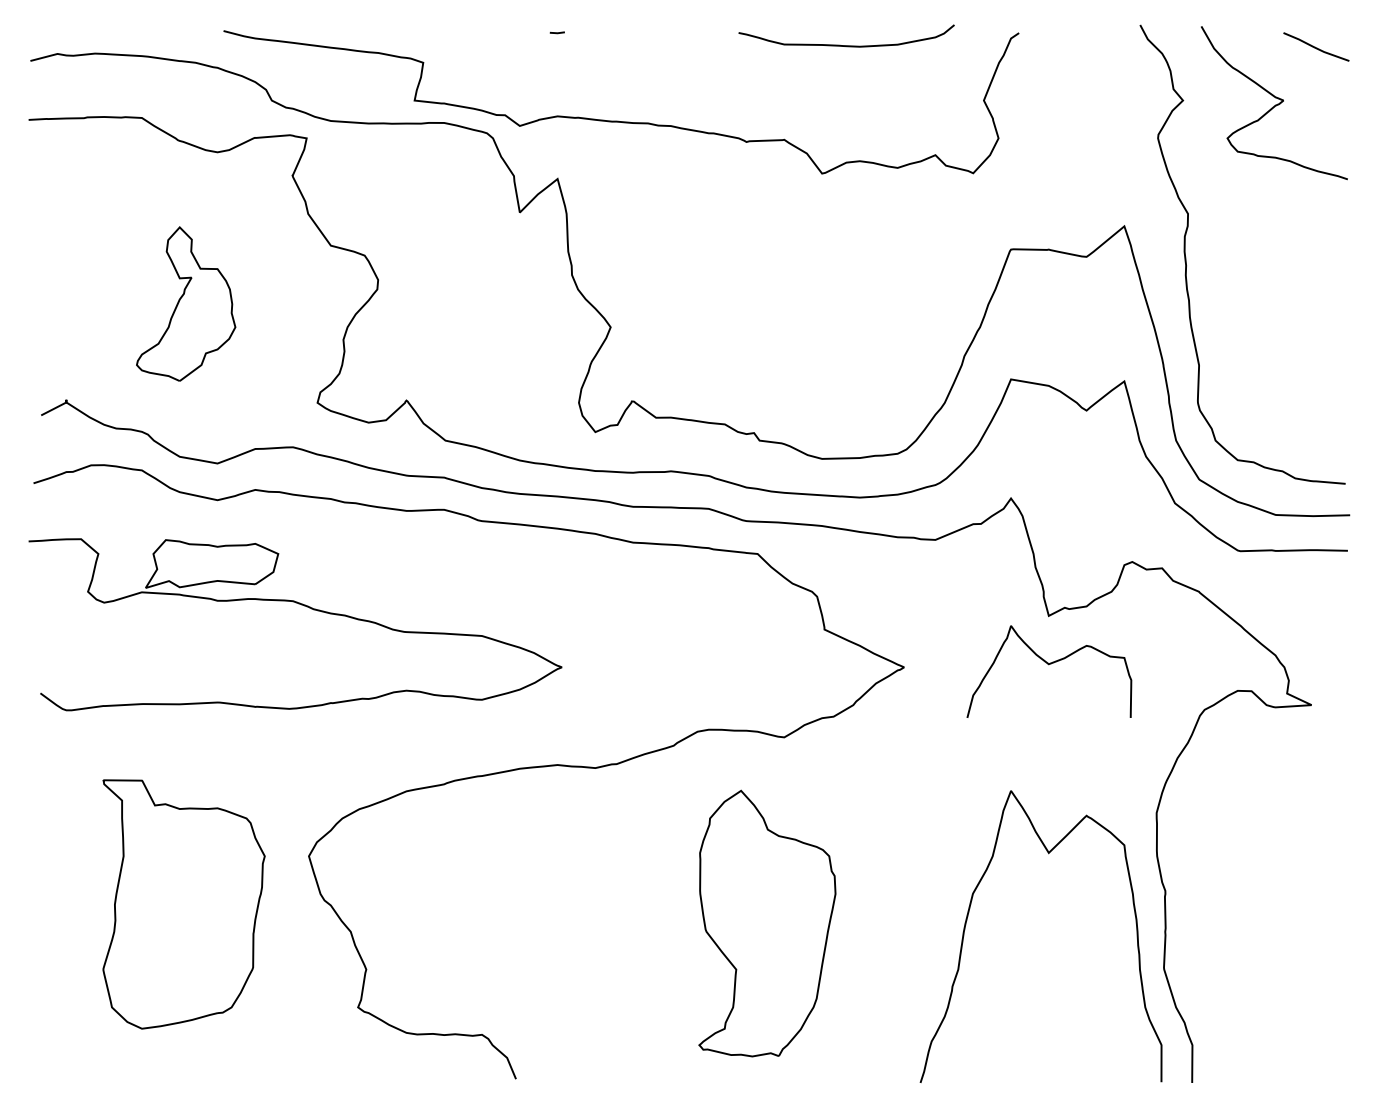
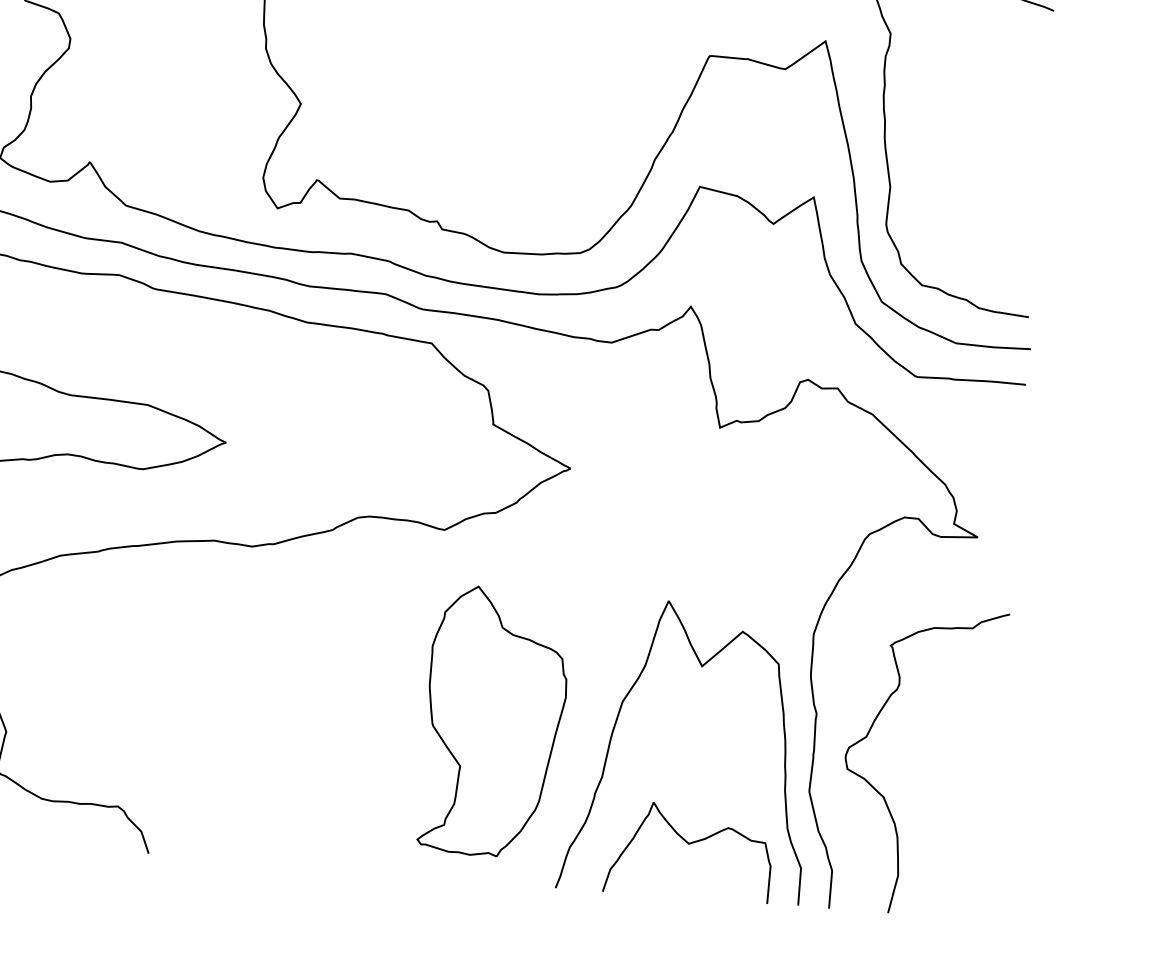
curve: (1048, 665) -> (688, 845), moved
part: (767, 923) -> (495, 722), moved
curve: (1236, 966) -> (882, 794), added

